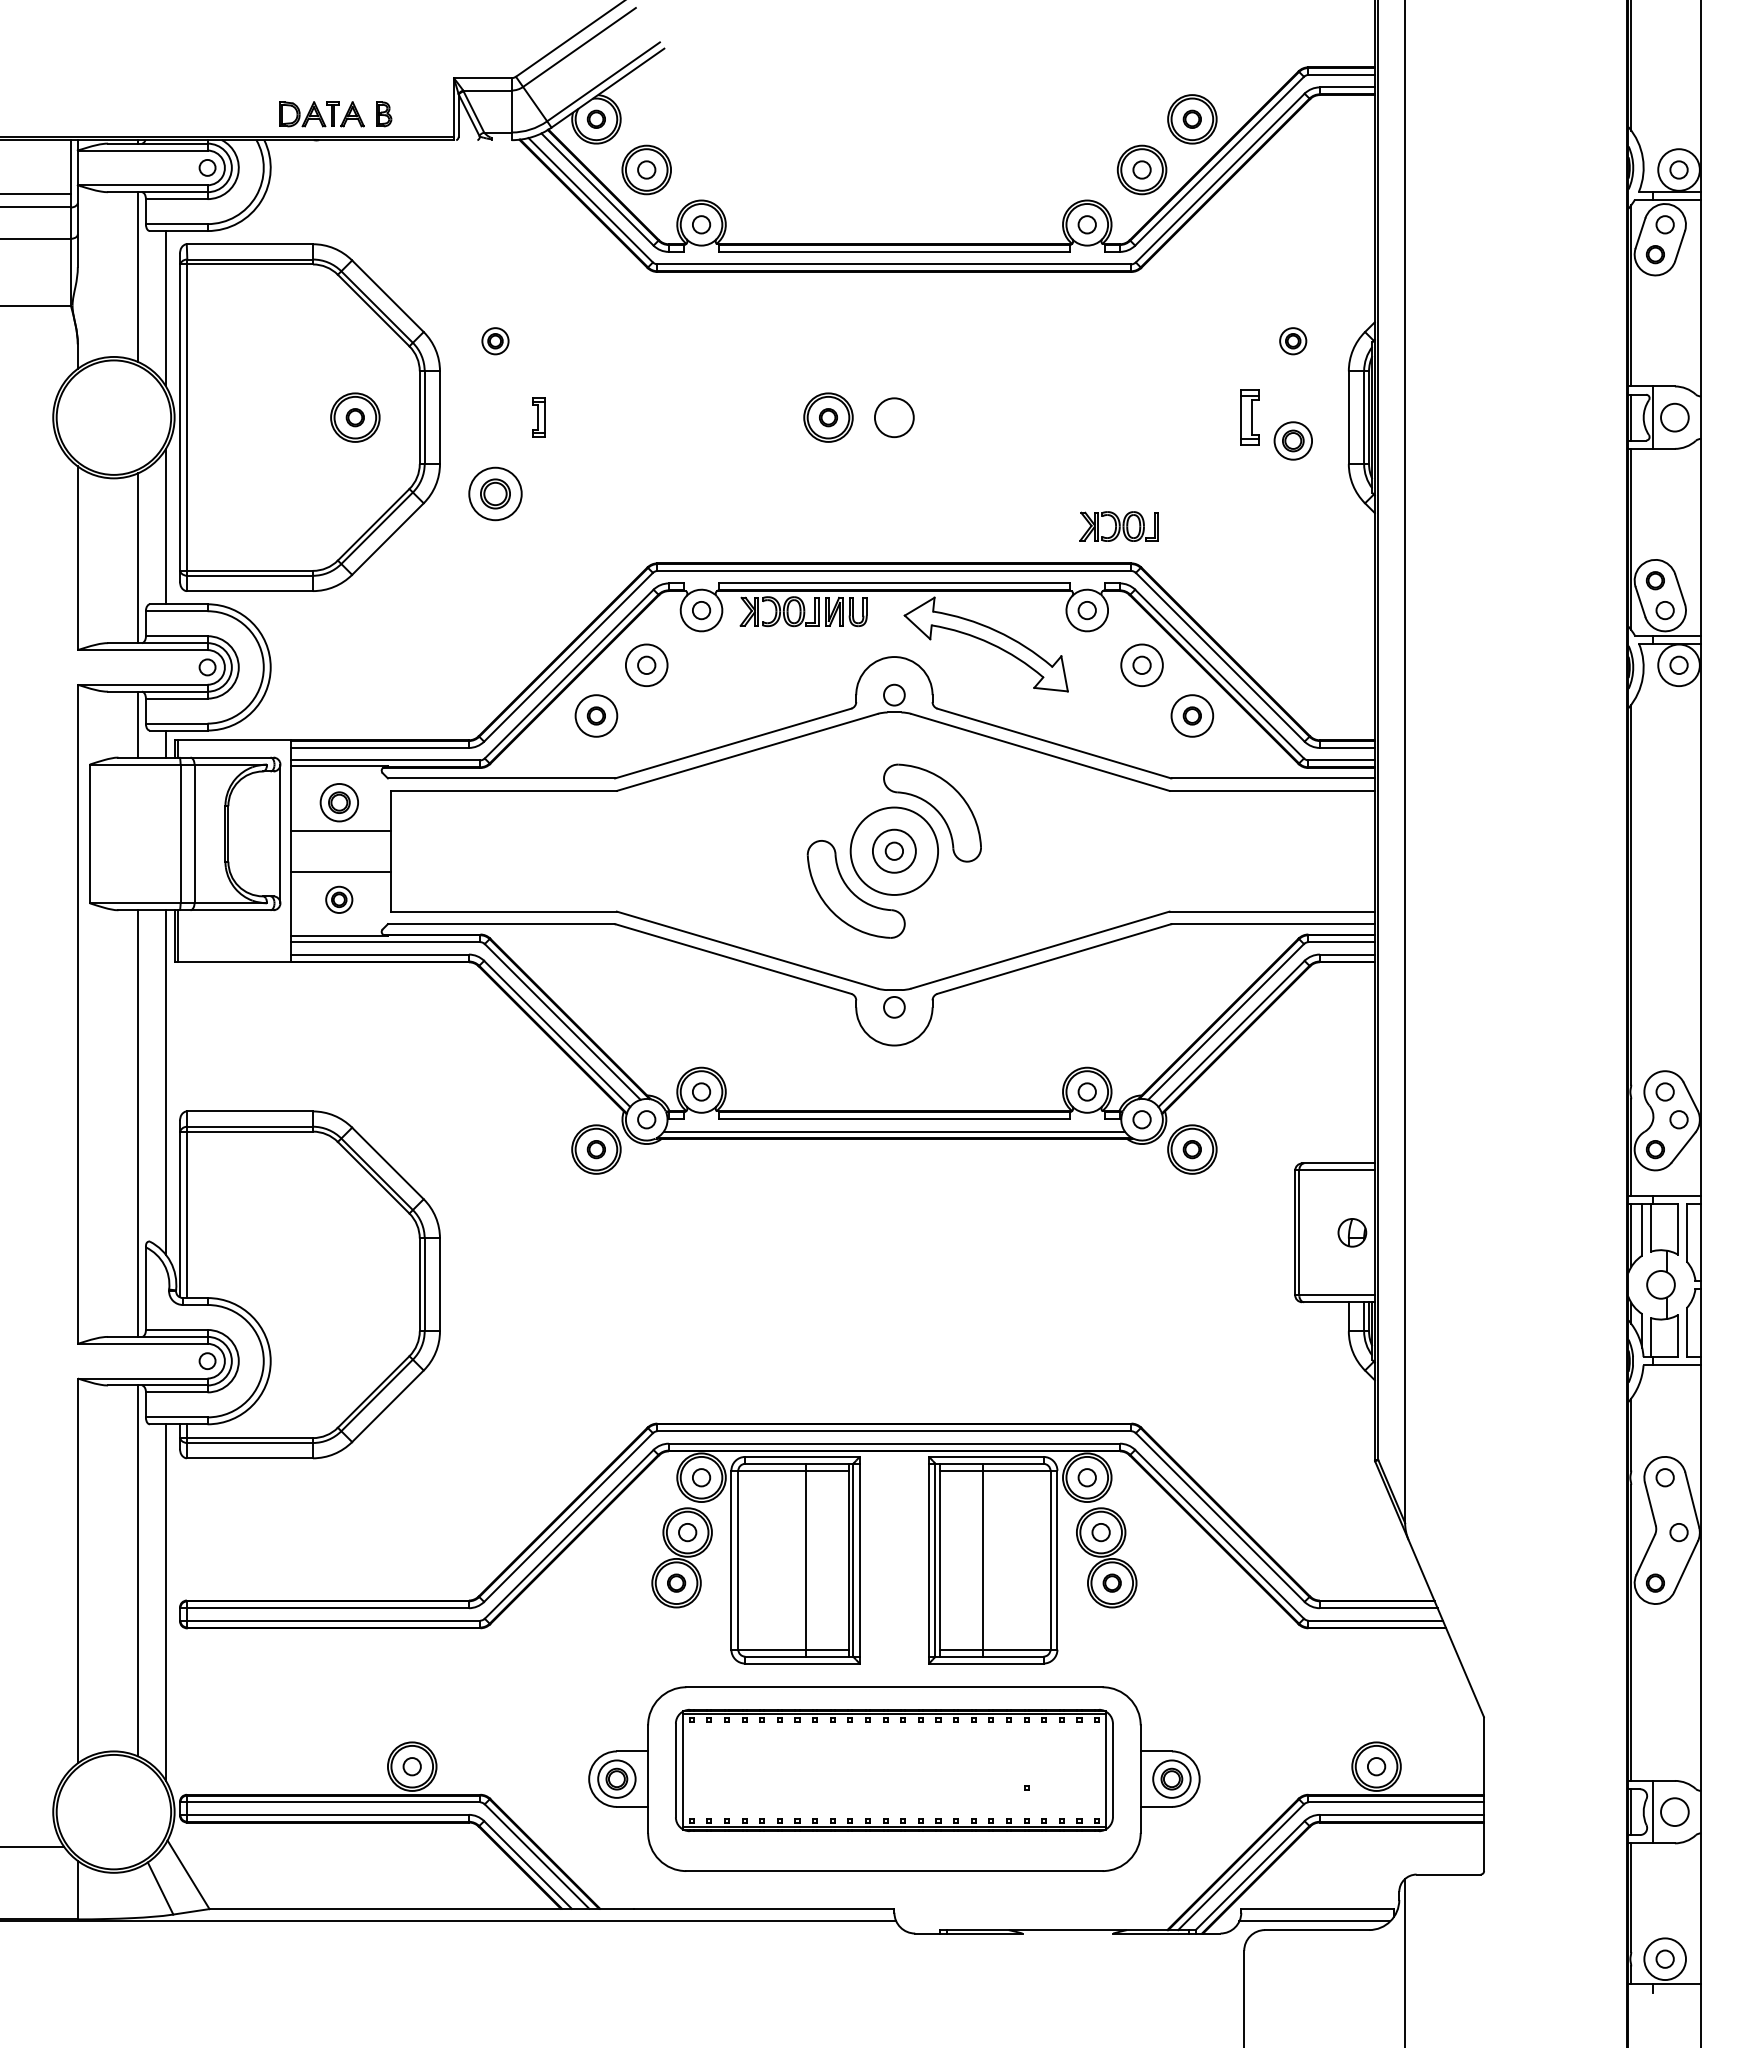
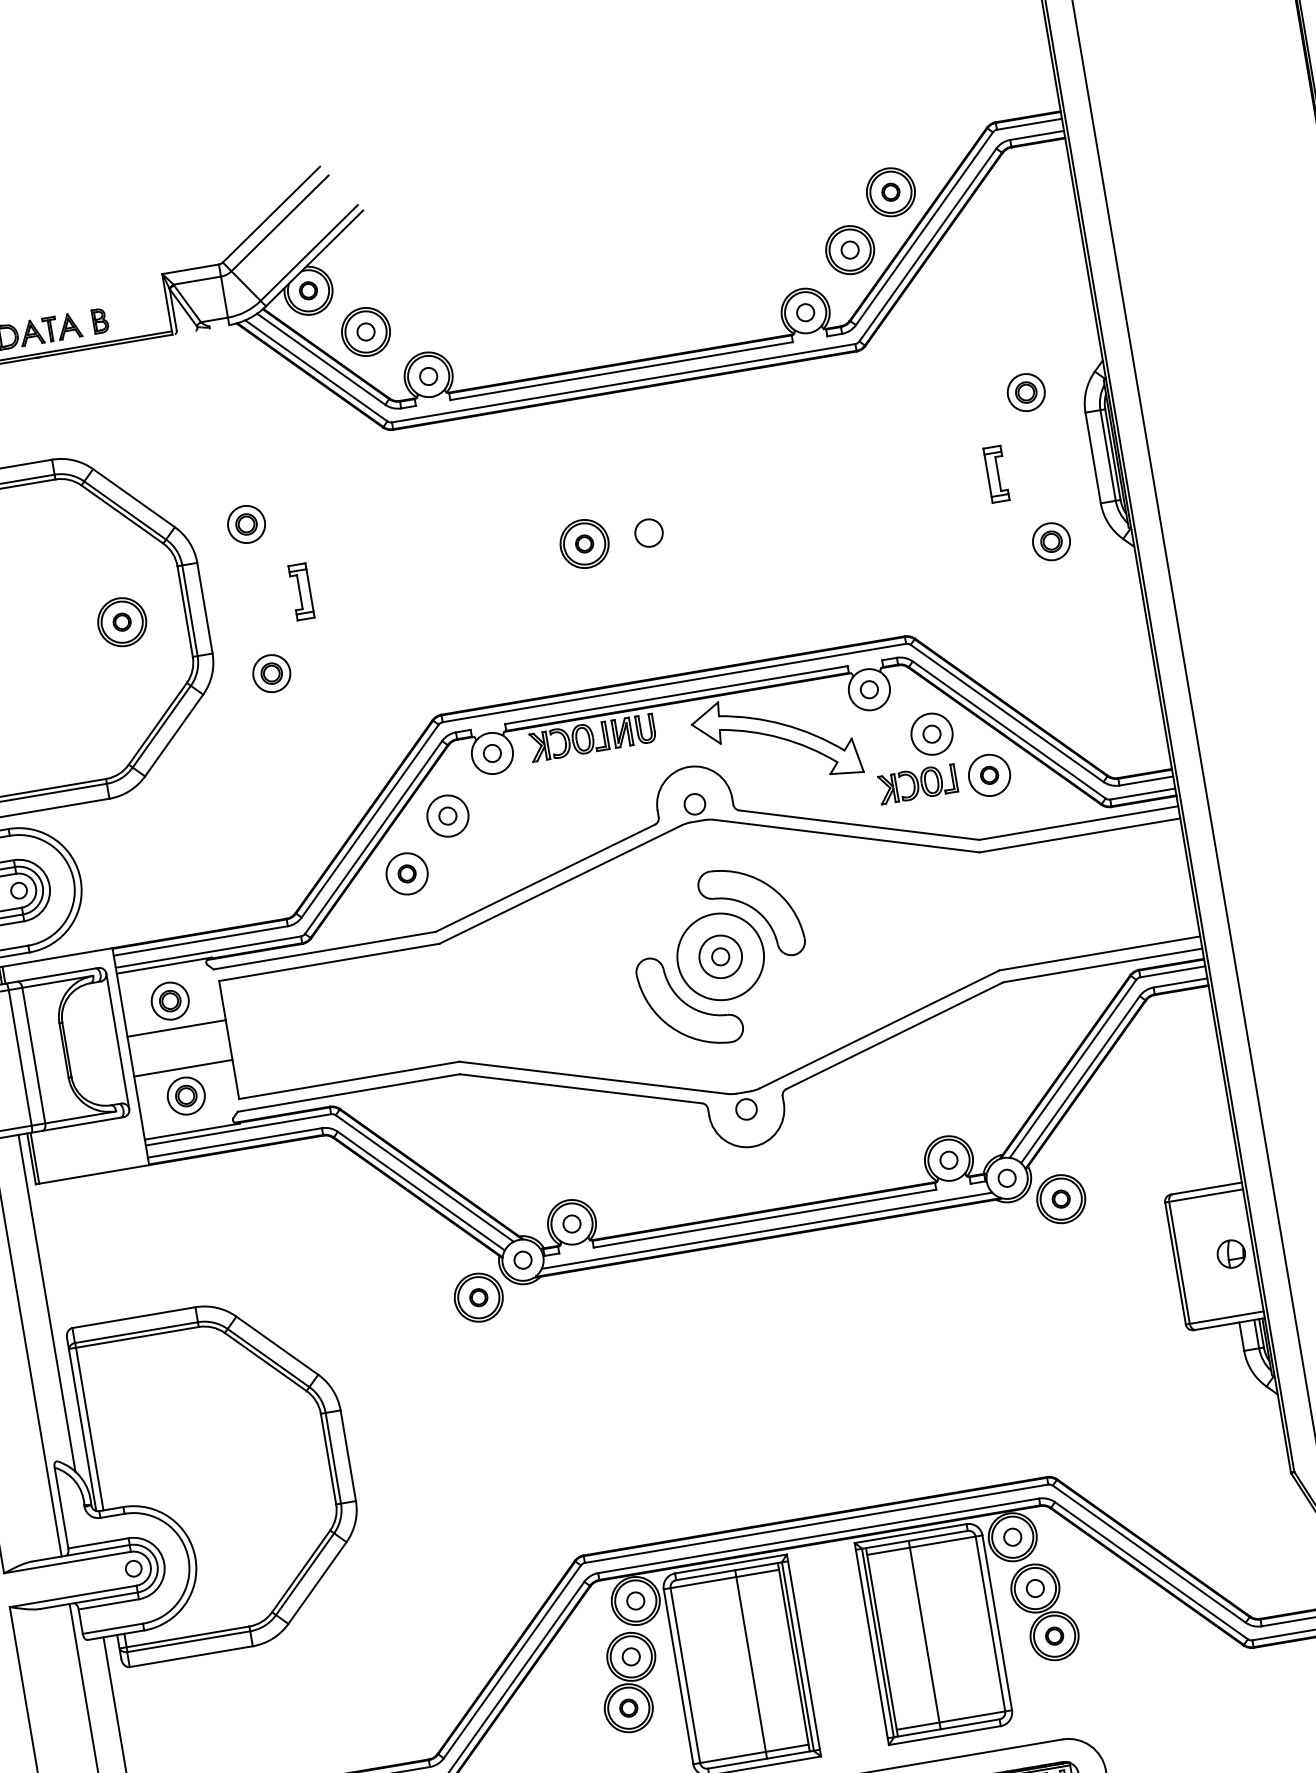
part: (495, 340) -> (246, 523), size x1.43
part: (1292, 340) -> (1025, 391), size x1.43
part: (538, 417) -> (301, 591), size x1.43
circle: (894, 417) -> (649, 532), size x0.71
part: (1292, 440) -> (1050, 541), moved
part: (495, 493) -> (271, 673), size x0.71
part: (1118, 526) -> (916, 784), moved
part: (338, 899) -> (185, 1095), size x1.43

